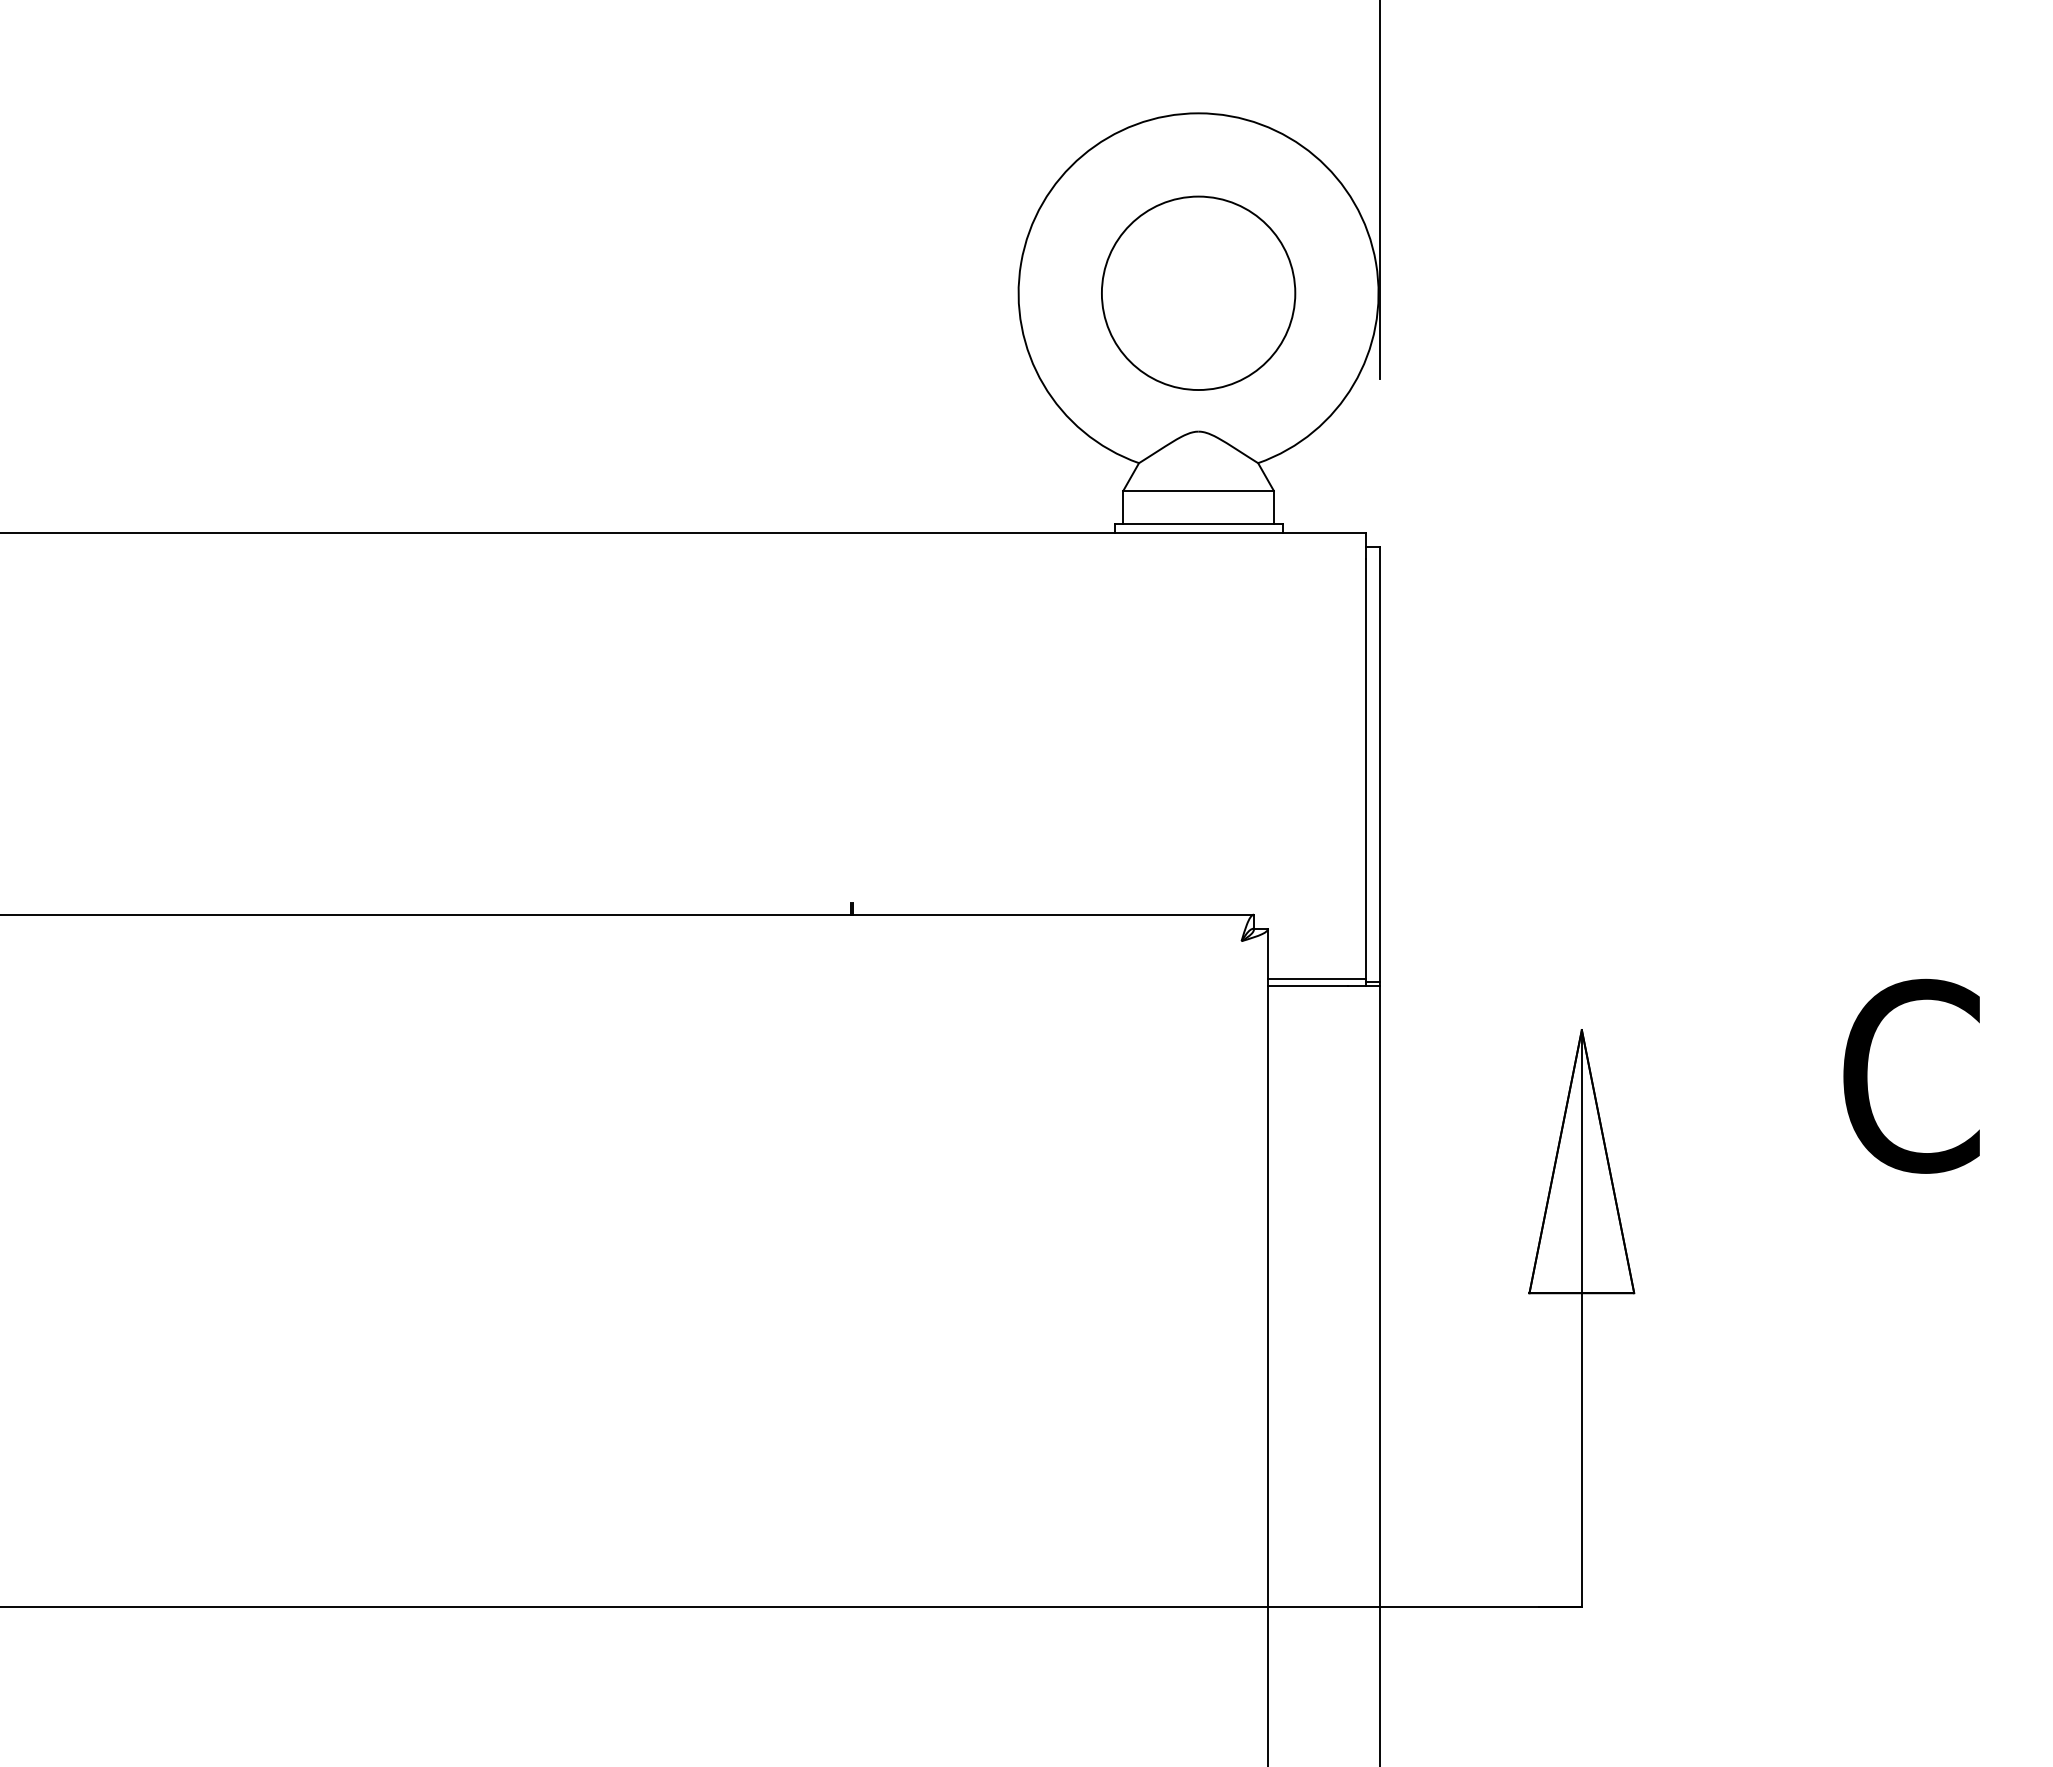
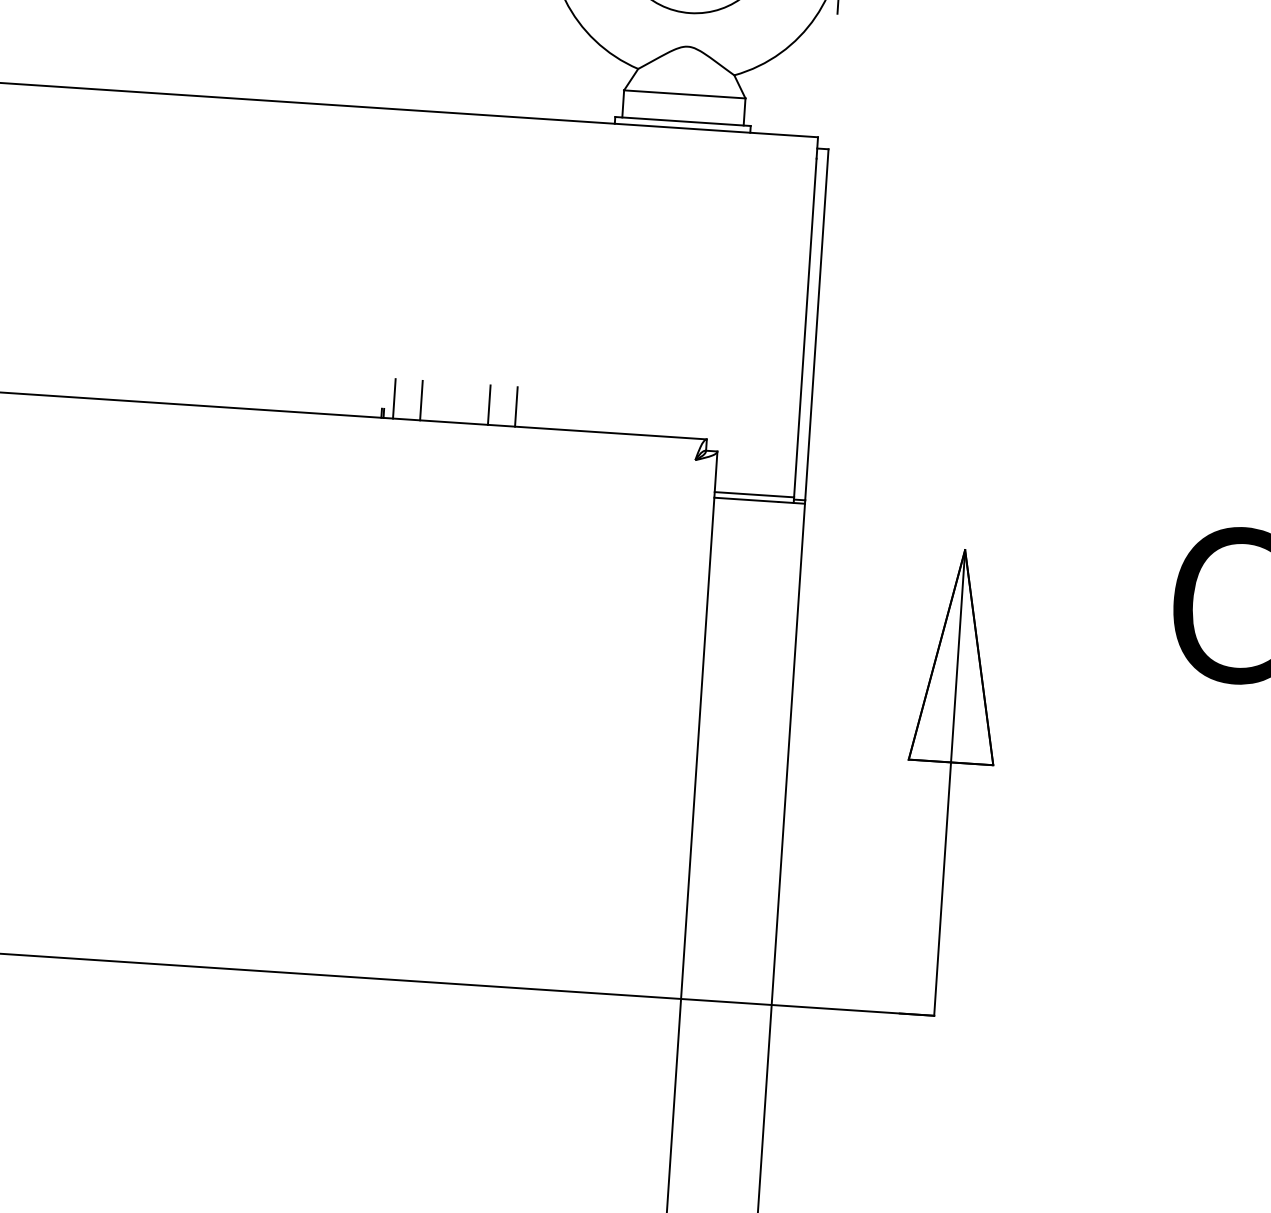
line: (865, 889) -> (394, 398), added
line: (898, 889) -> (421, 400), added
line: (982, 889) -> (489, 404), added
line: (1016, 889) -> (516, 406), added

